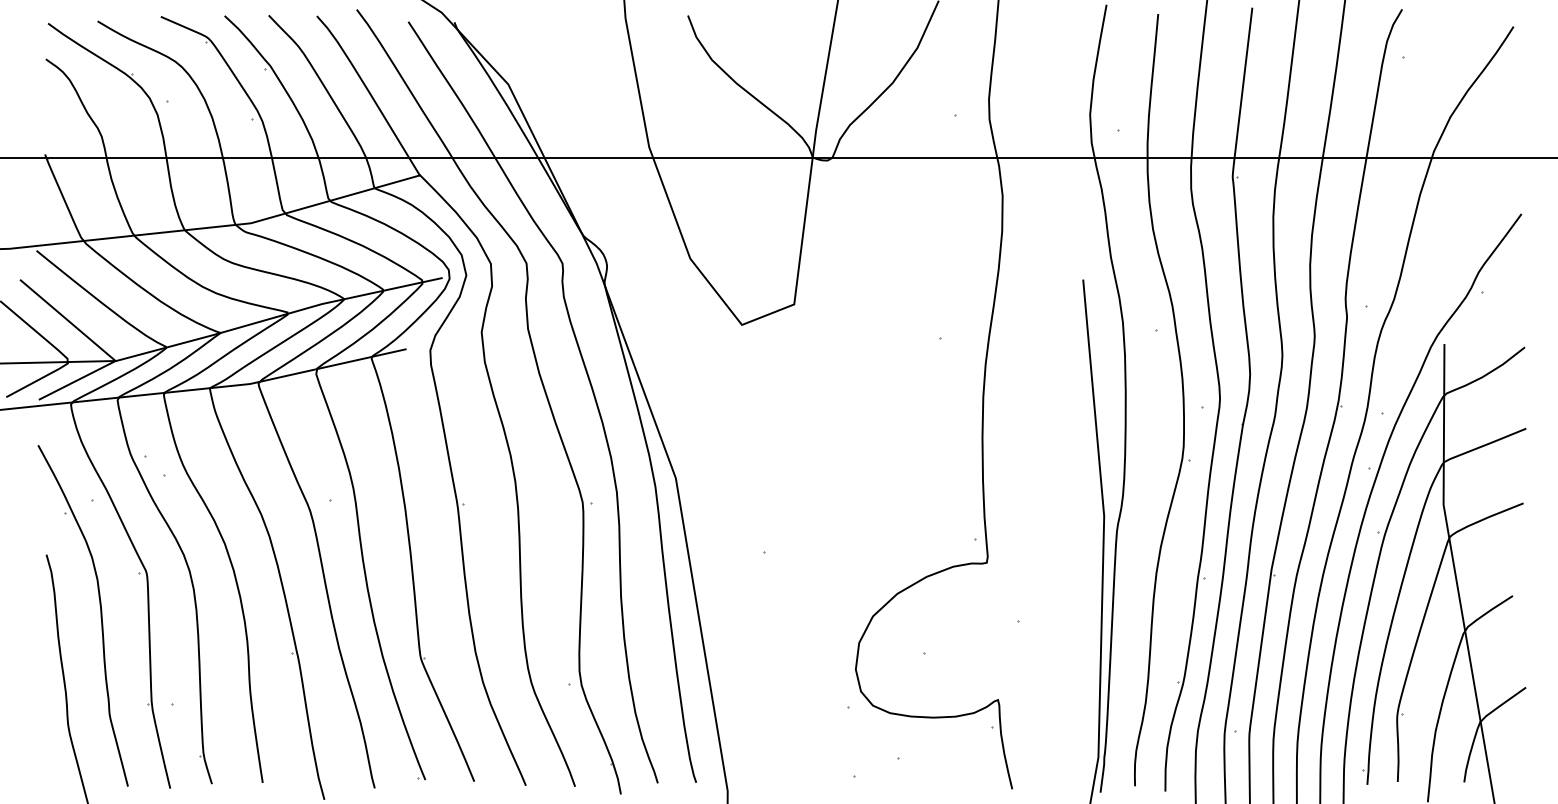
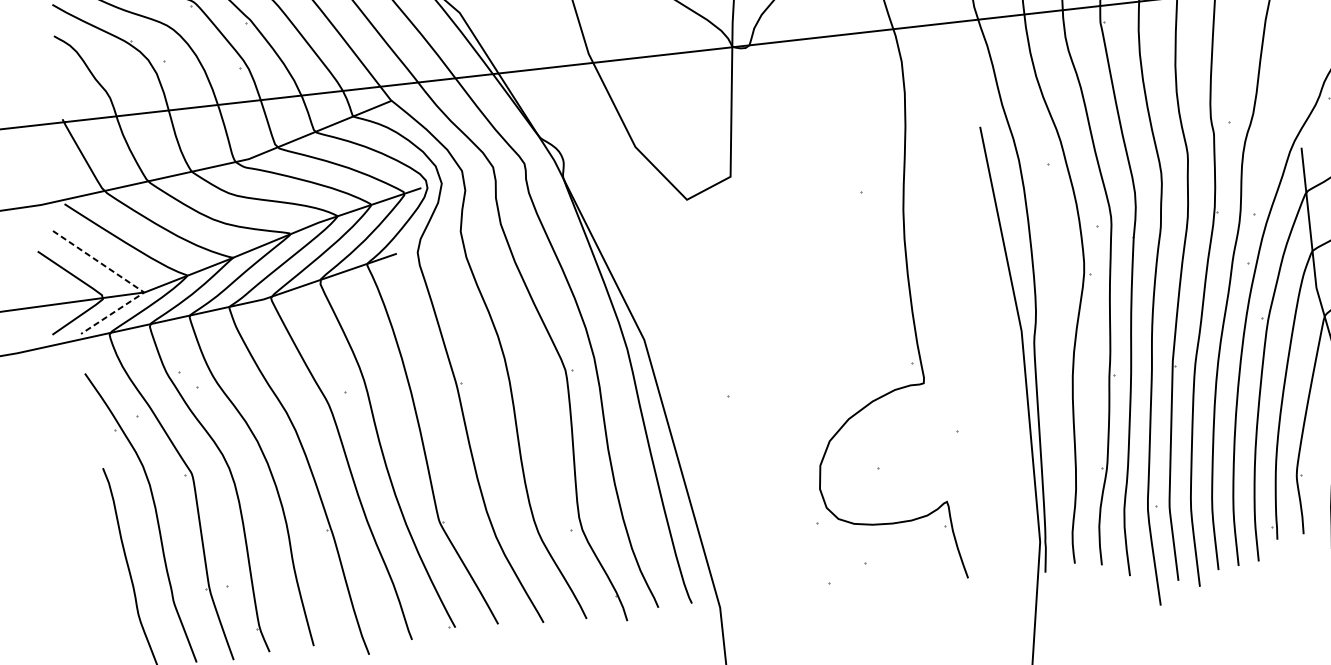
line: (101, 348) -> (130, 282), solid -> dashed

